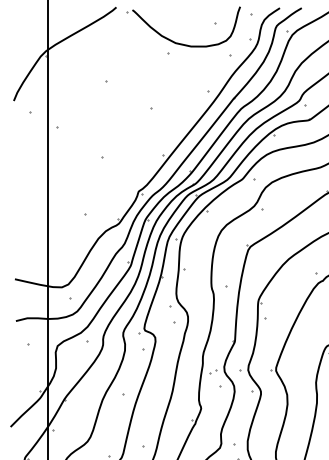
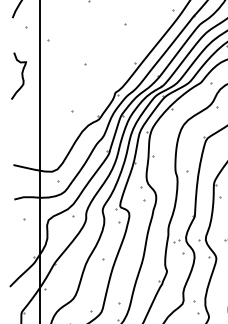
curve: (24, 169) -> (21, 74), added

